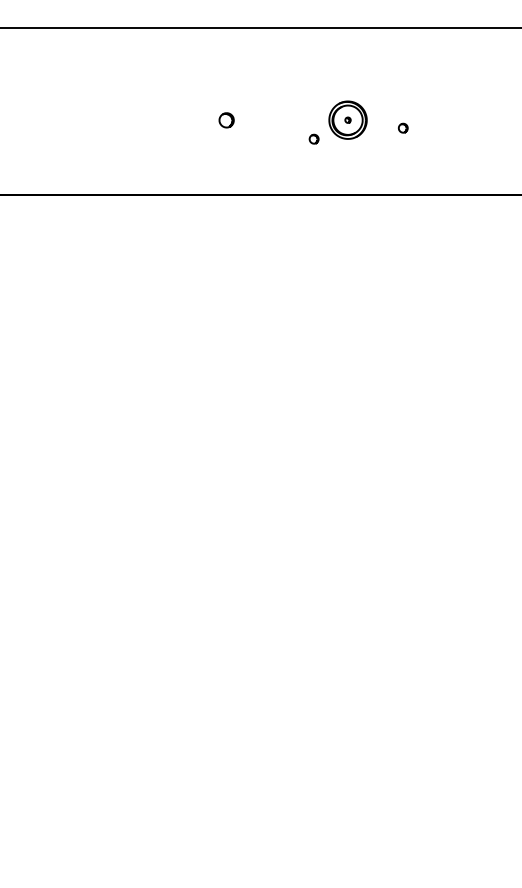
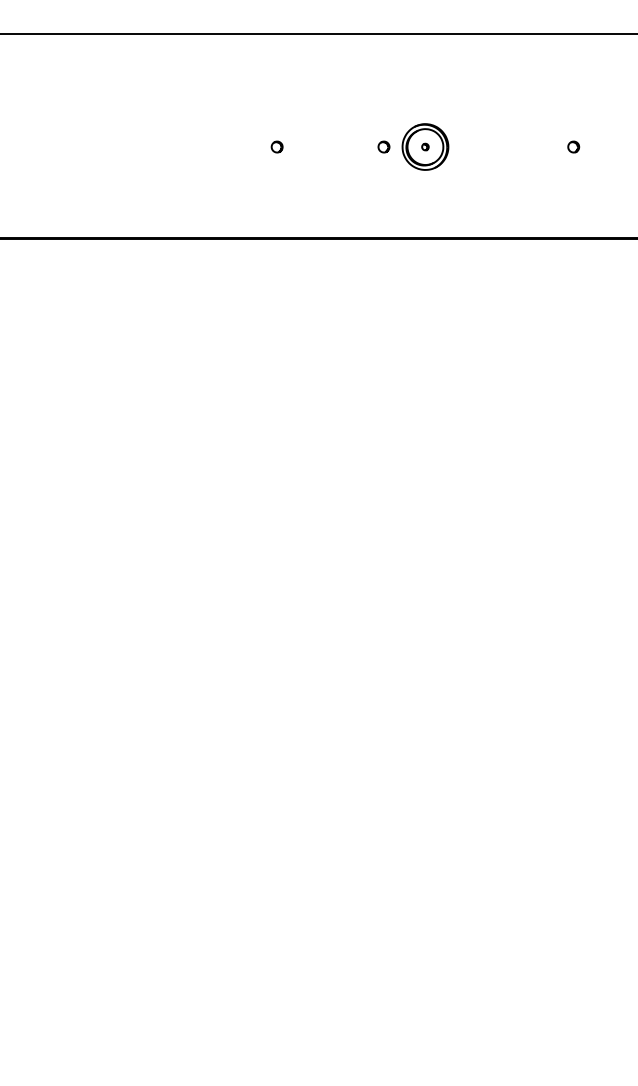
part: (226, 119) -> (276, 146), size x0.62
part: (403, 127) -> (573, 146), moved
part: (313, 138) -> (383, 146), moved

